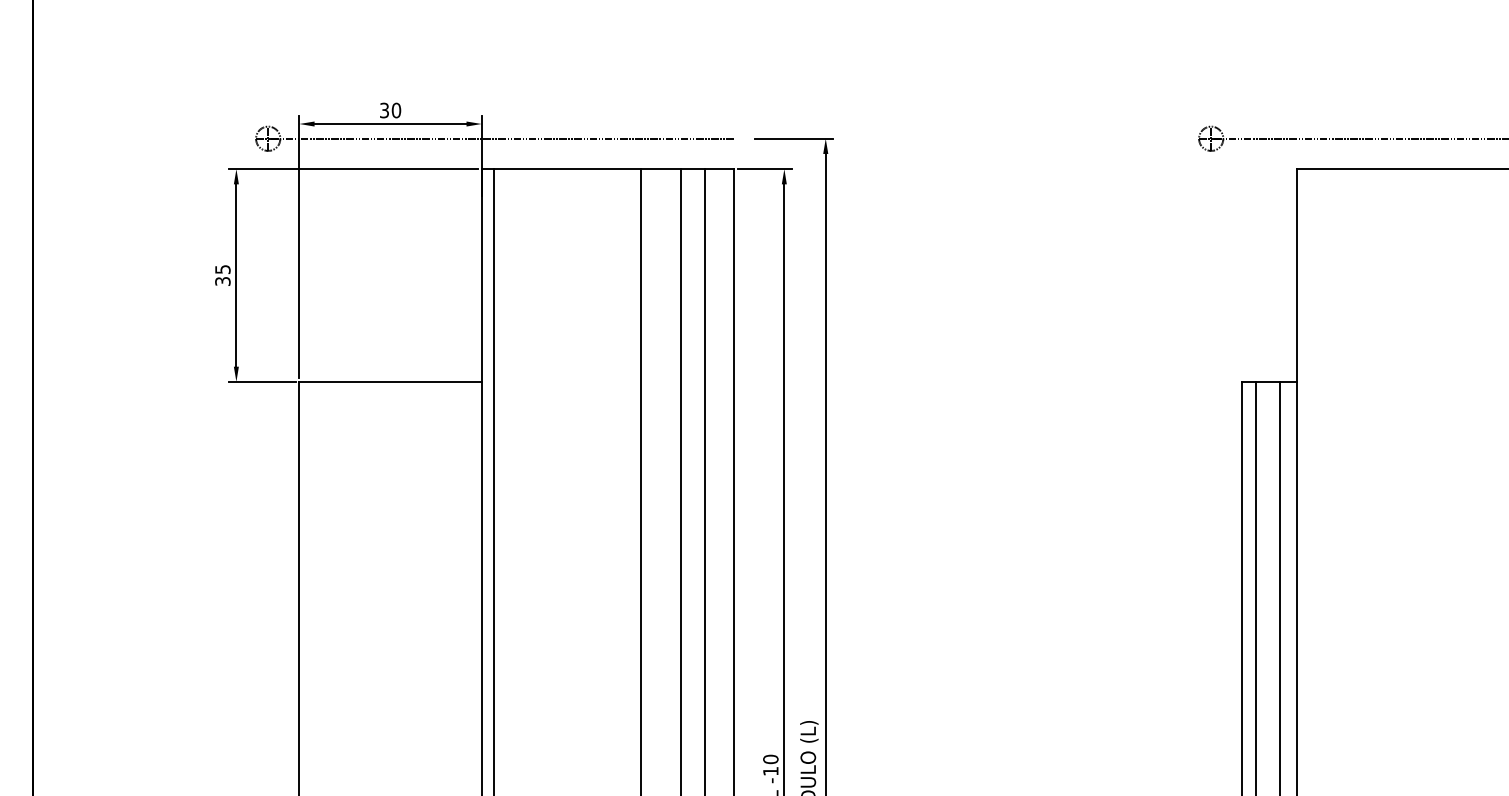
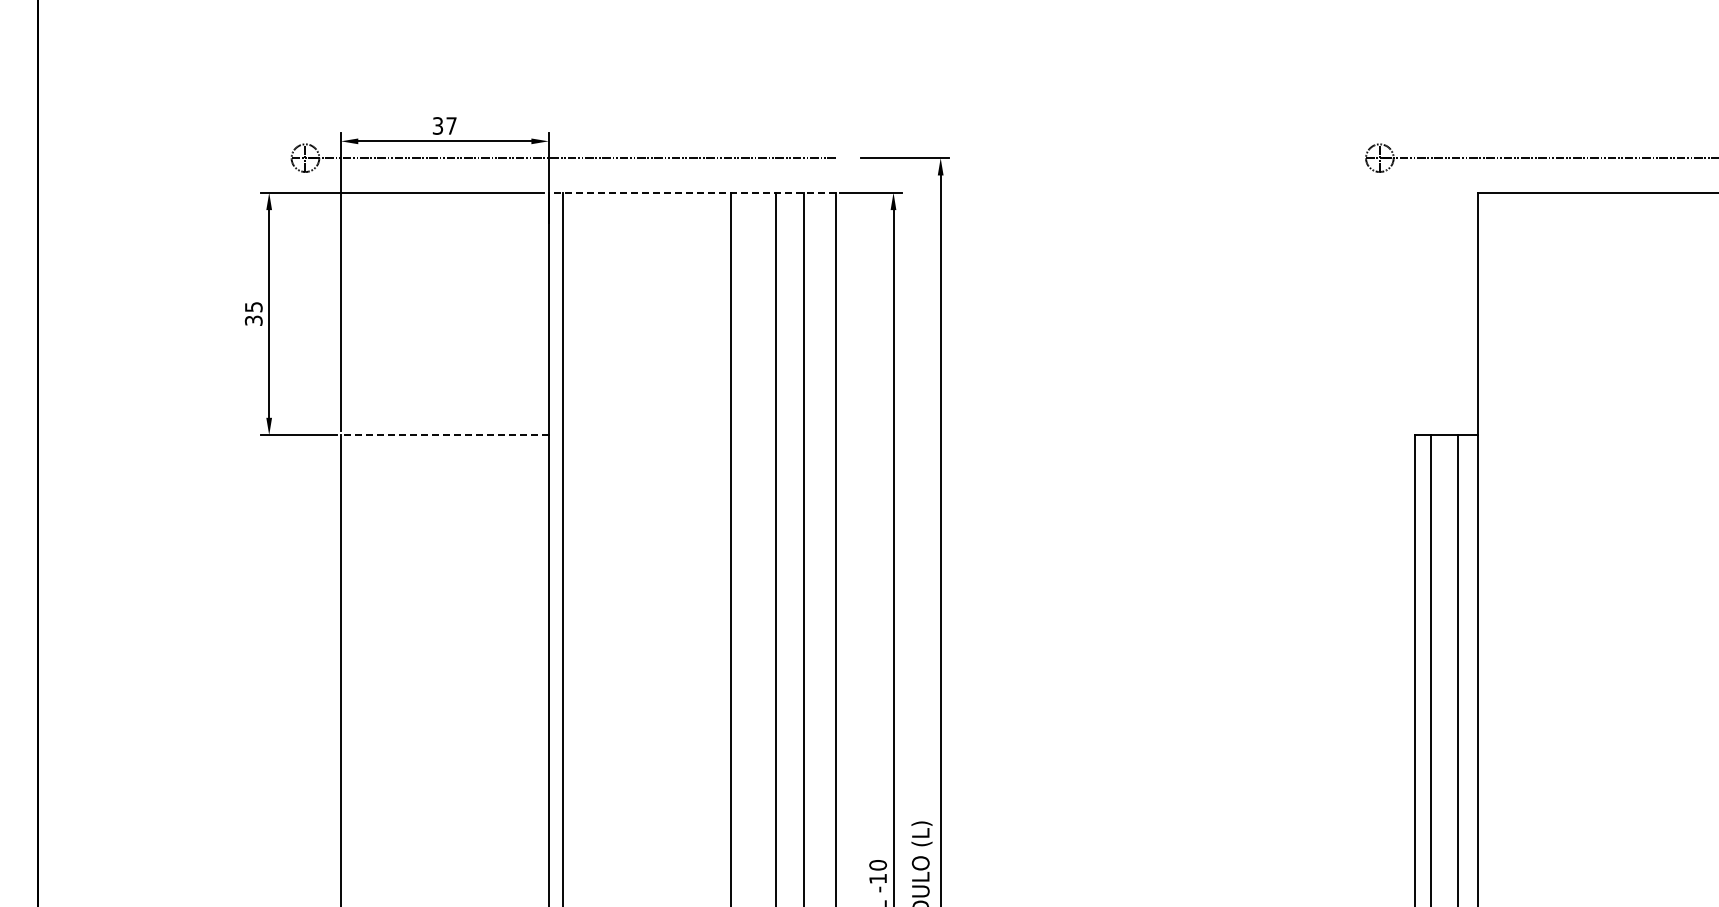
text: (396, 110) -> (451, 125), 30 -> 37
line: (607, 168) -> (692, 192), solid -> dashed
line: (390, 382) -> (444, 435), solid -> dashed

